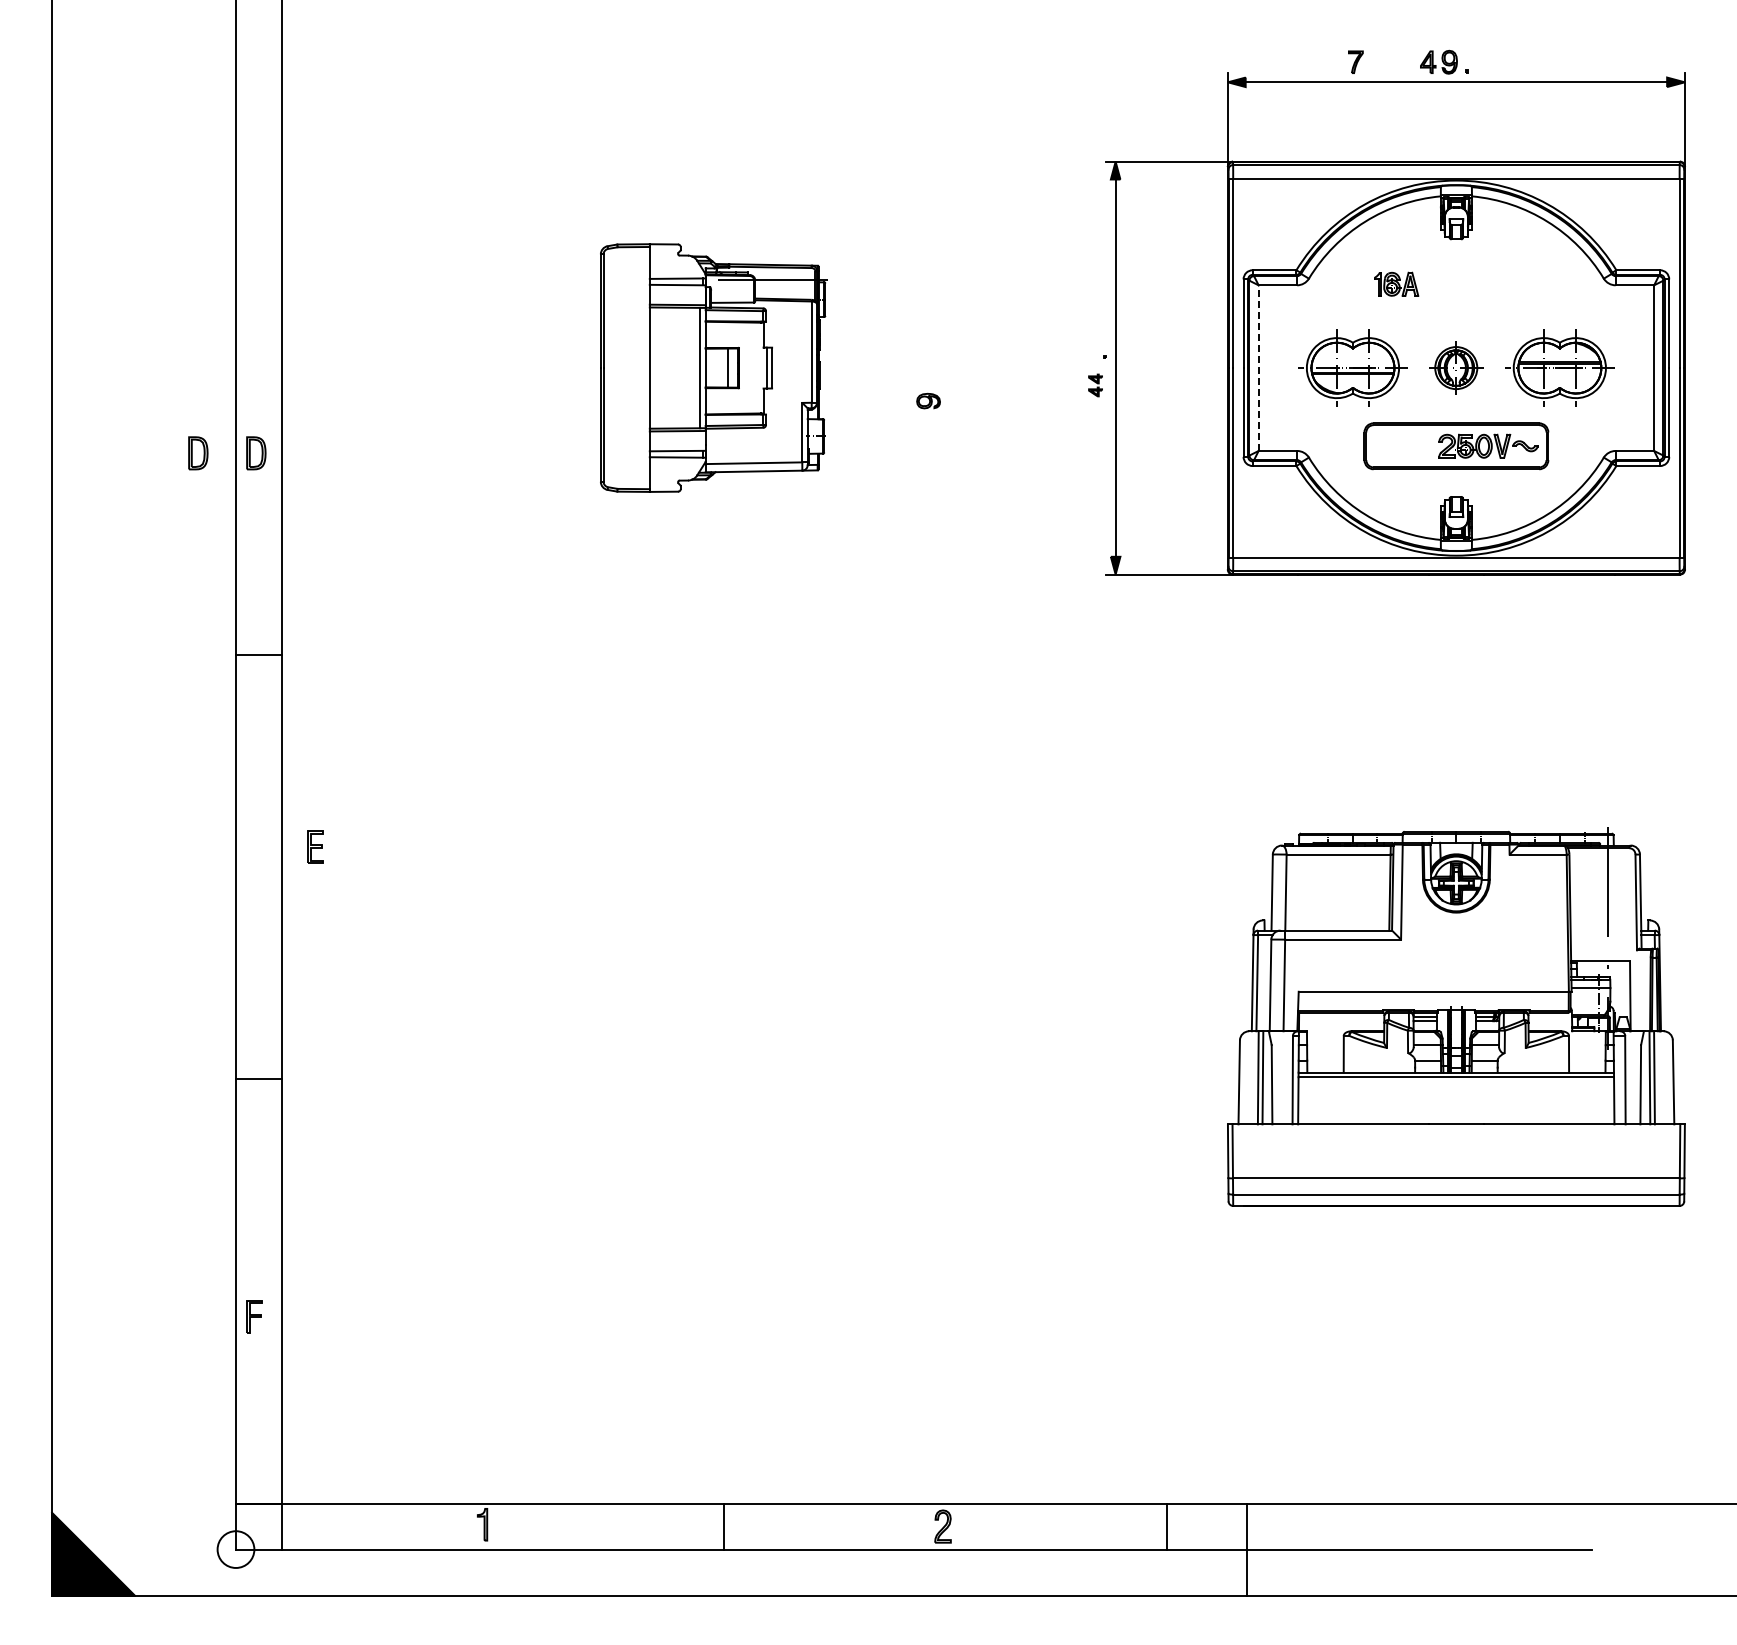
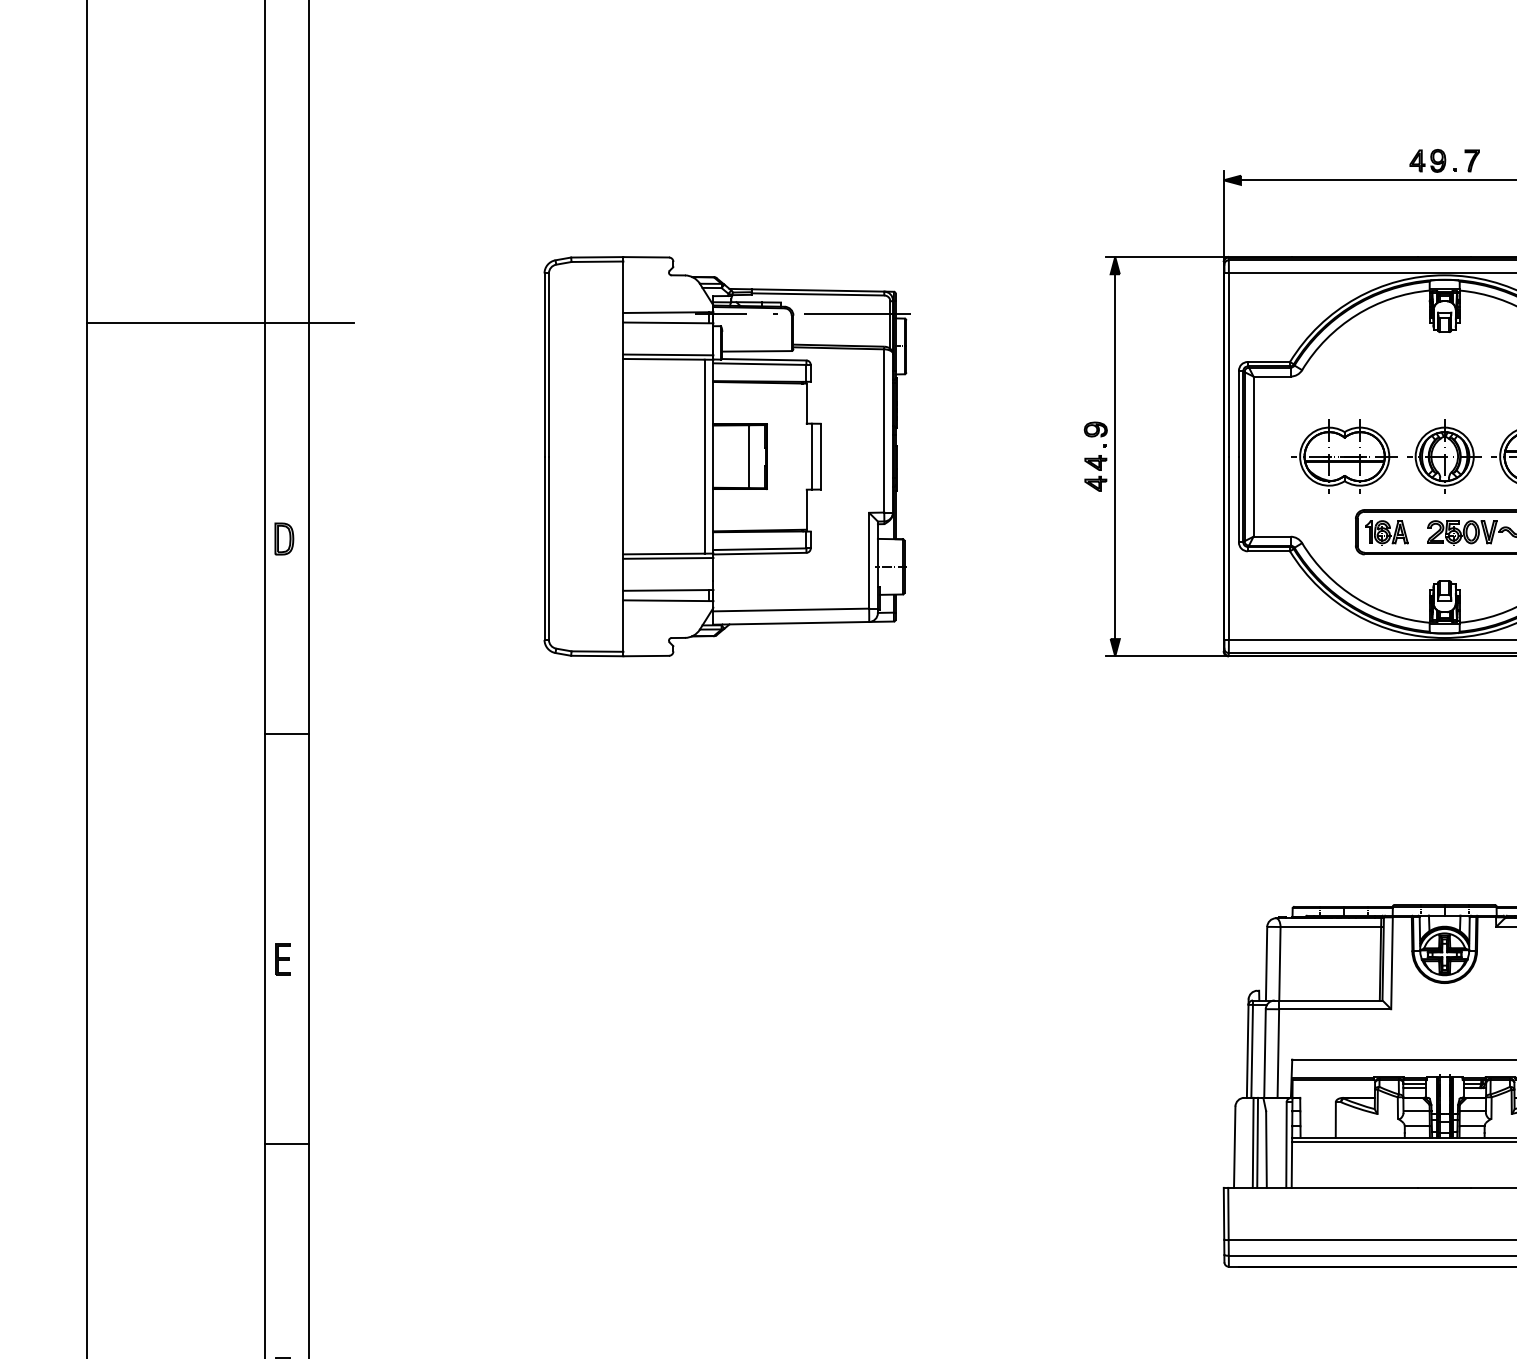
part: (1355, 61) -> (1471, 160), moved
line: (189, 230) -> (219, 323), added
part: (1396, 283) -> (1386, 531), moved
part: (713, 367) -> (726, 456), size x1.67
part: (1455, 367) -> (1443, 456), size x1.43
line: (1258, 368) -> (1253, 457), dashed -> solid
part: (1095, 385) -> (1095, 473), size x1.67
part: (928, 401) -> (1095, 429), moved
part: (198, 453) -> (228, 539), removed
part: (315, 846) -> (282, 958), moved

